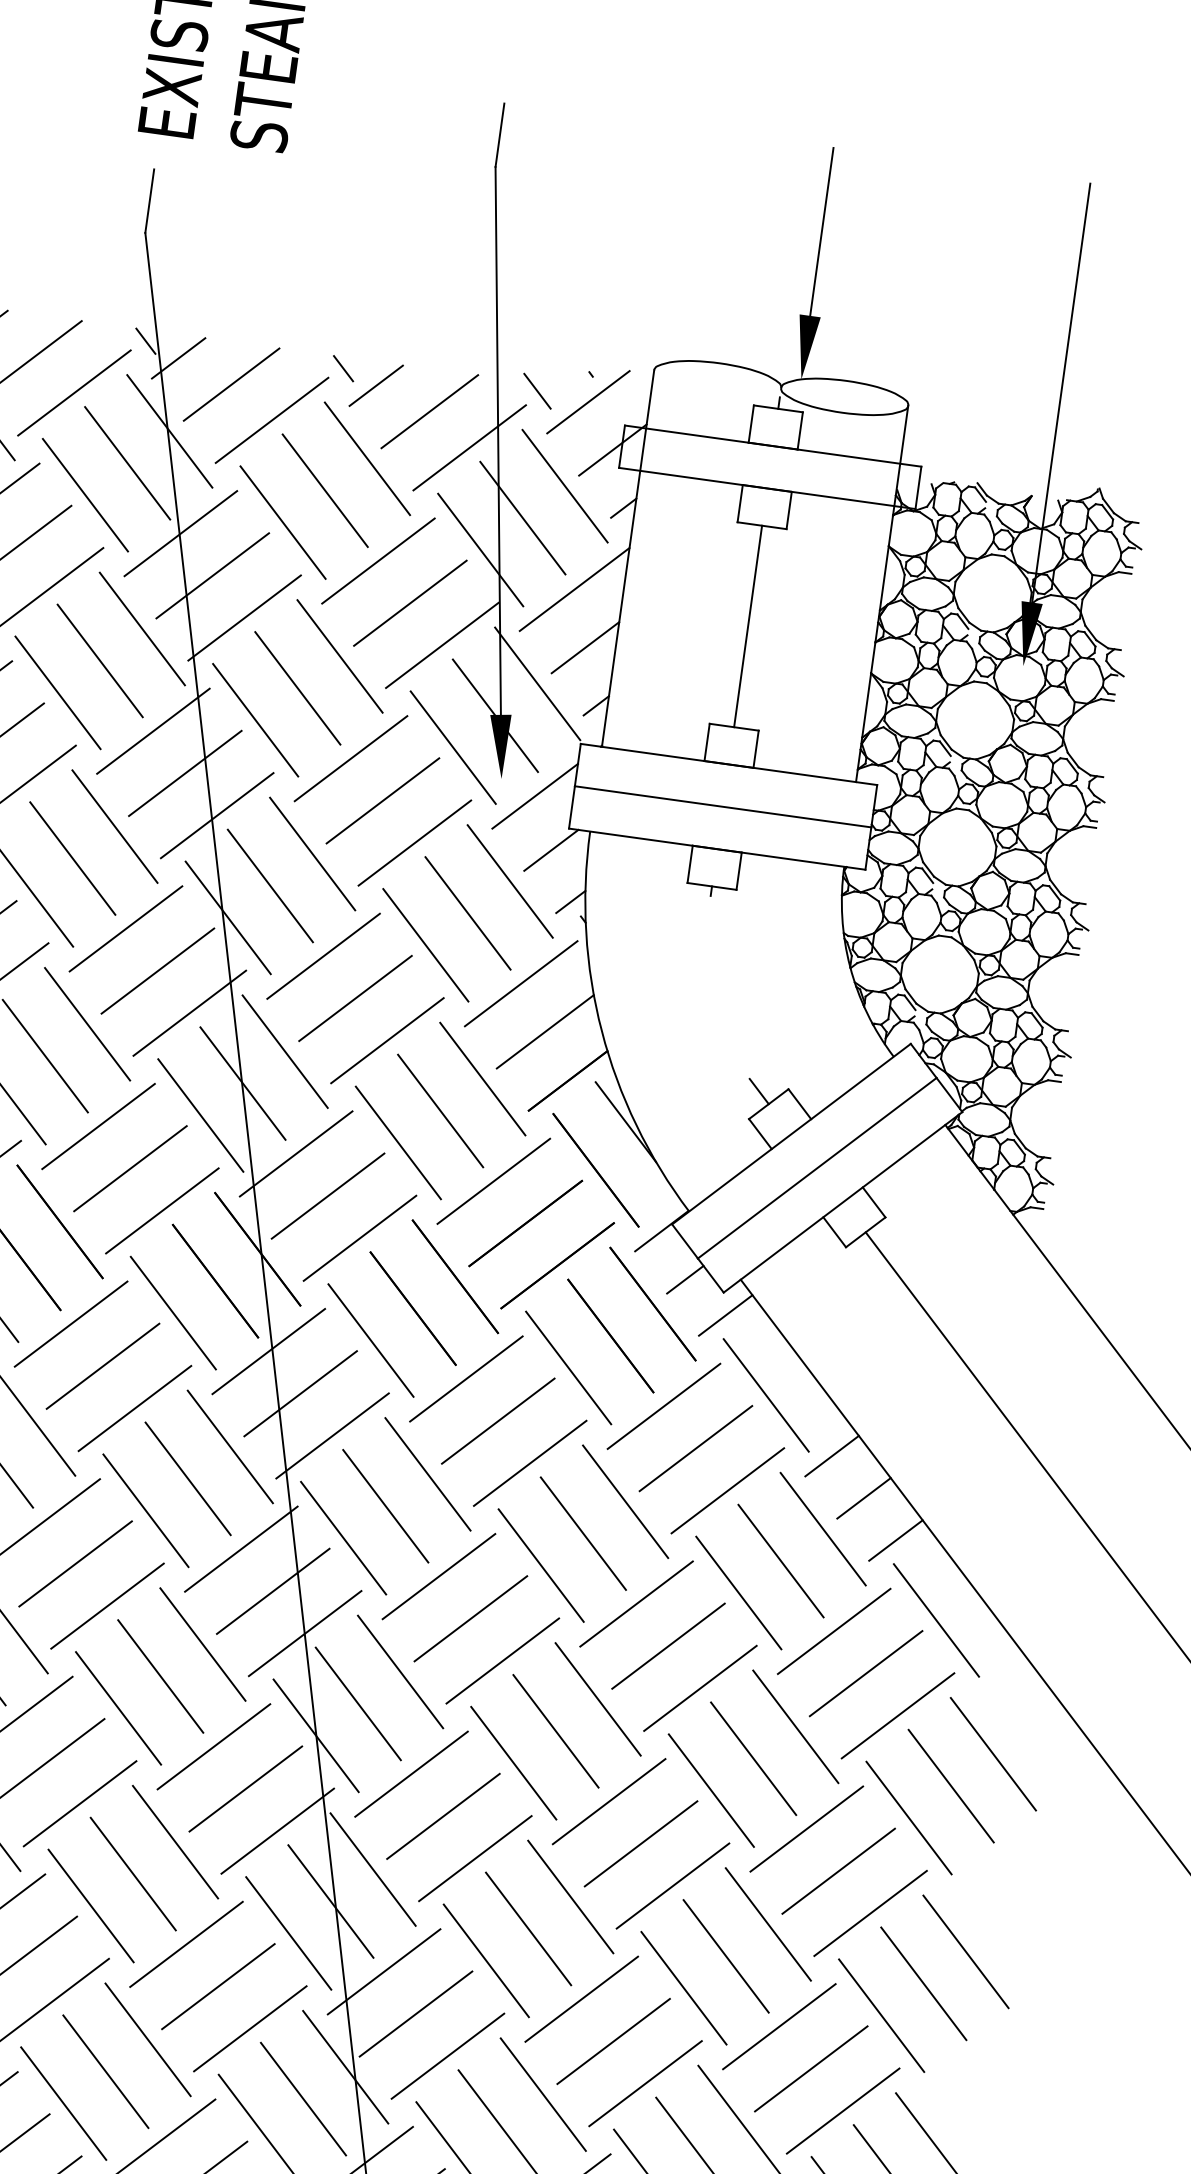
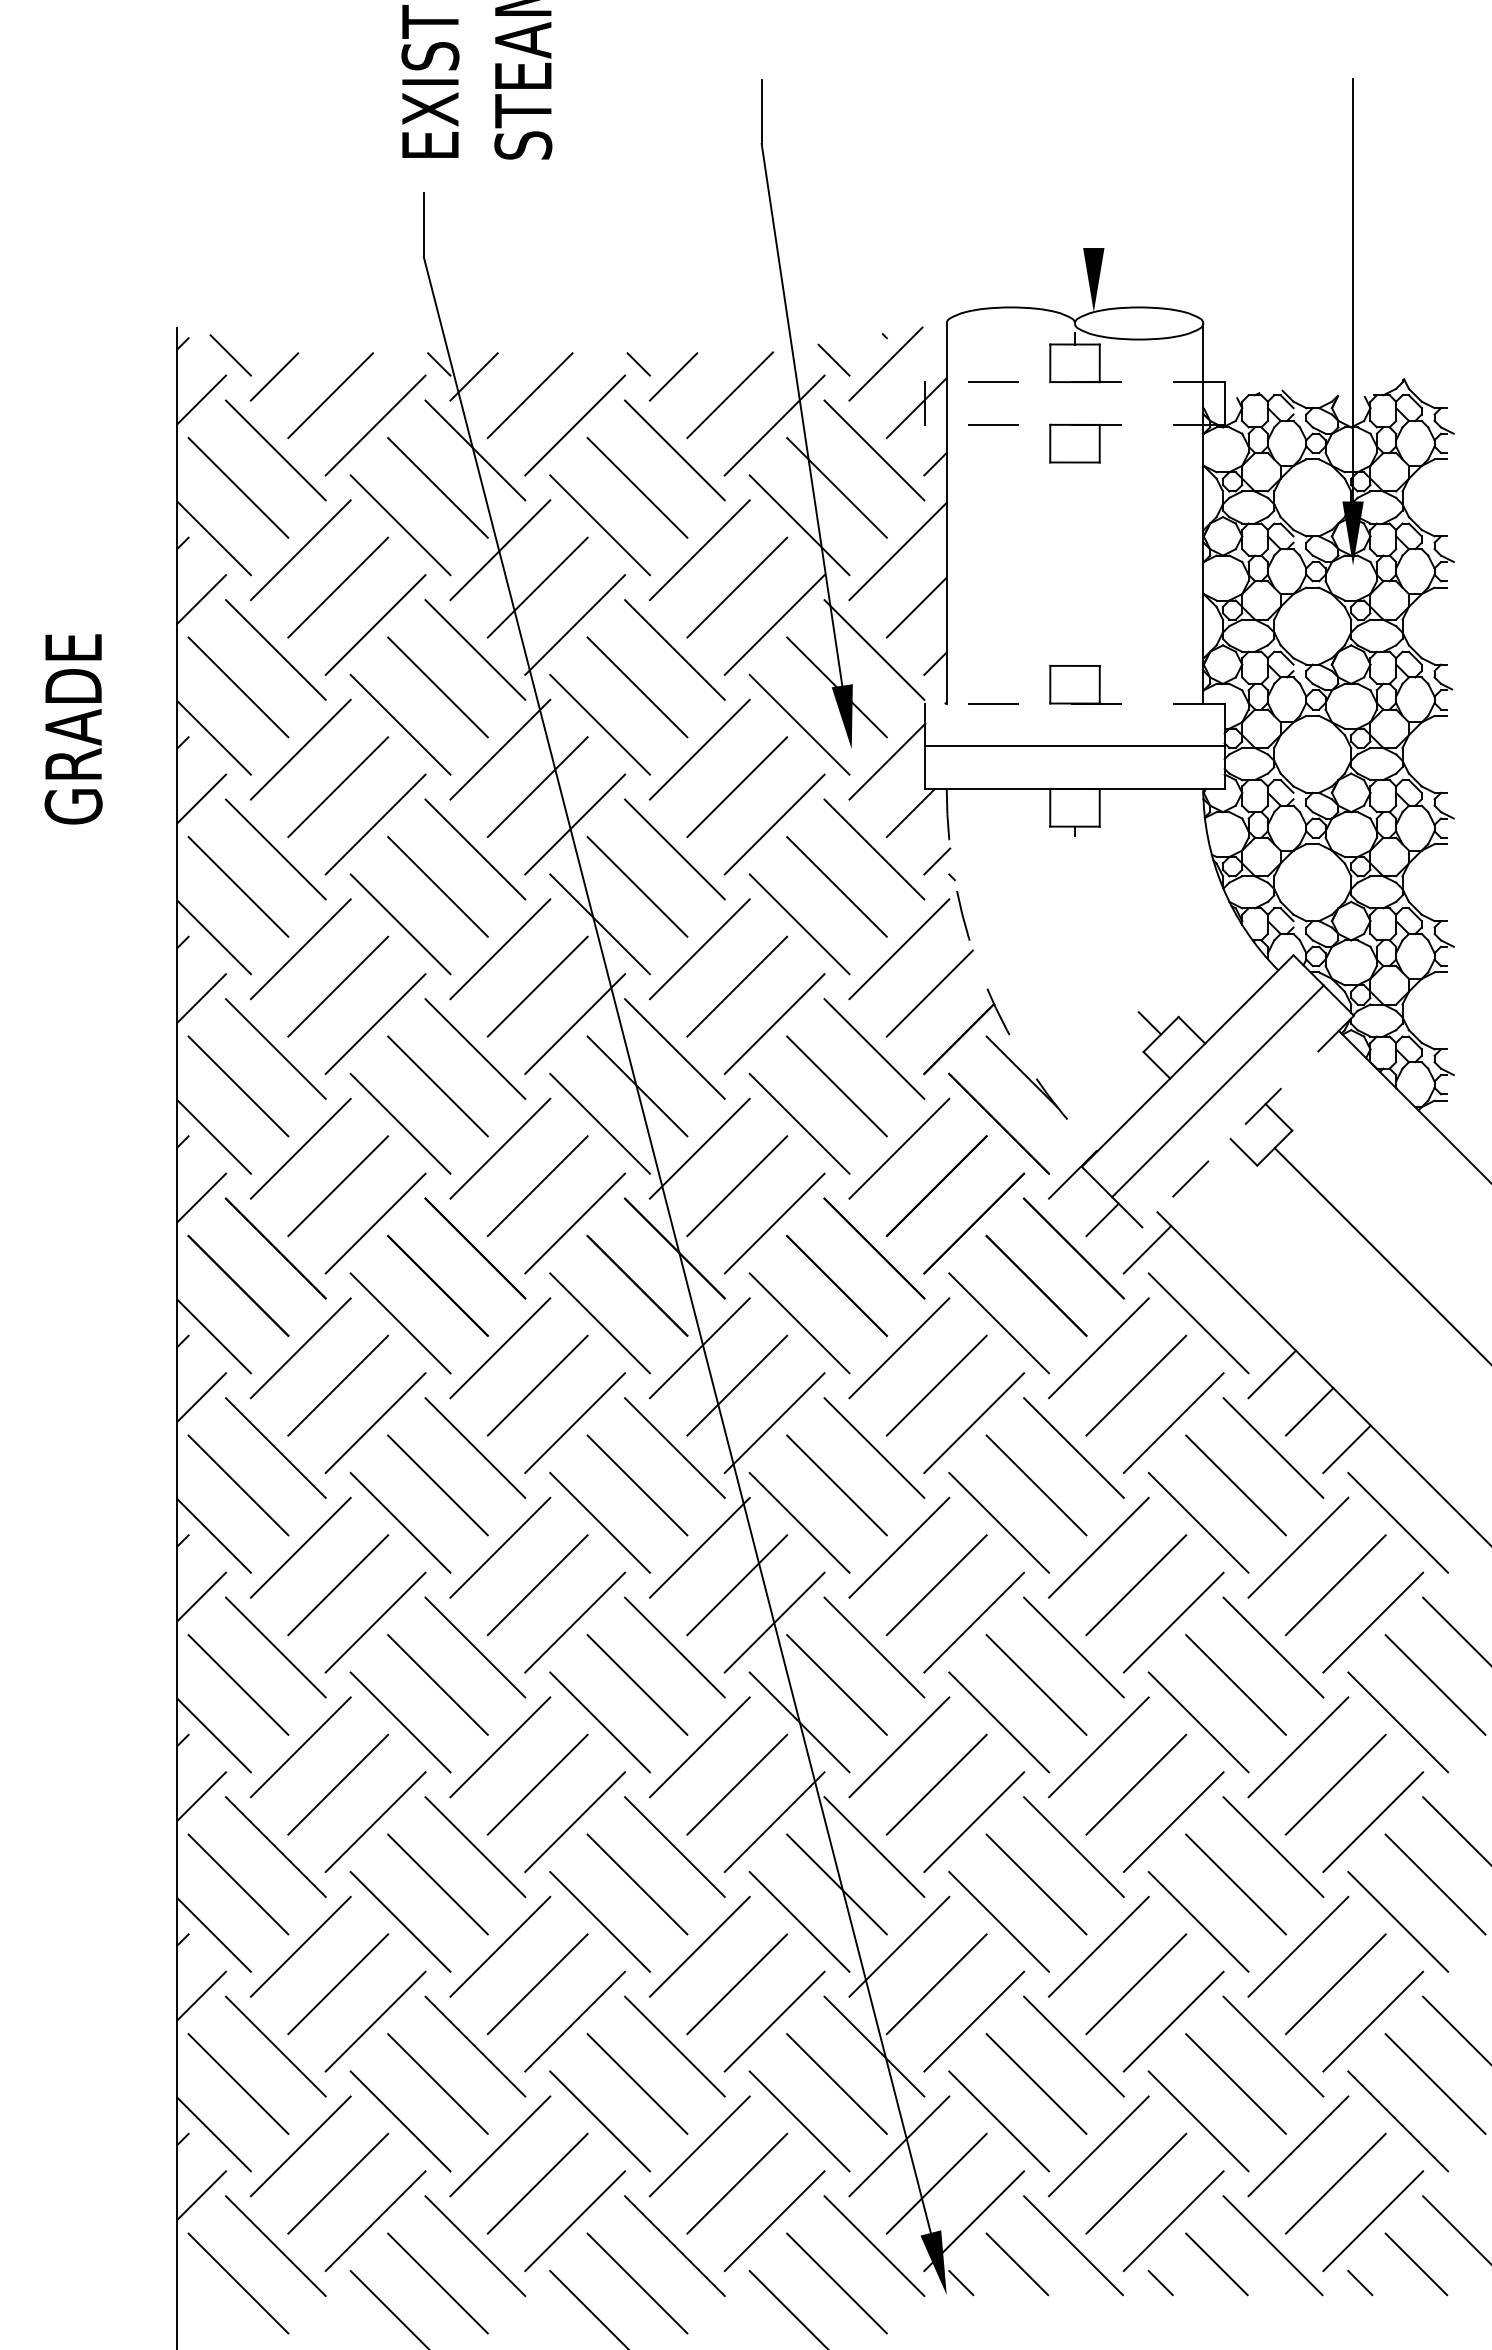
line: (821, 232) -> (1093, 163), removed
line: (773, 446) -> (1075, 382), solid -> dashed
line: (767, 488) -> (1075, 424), solid -> dashed
line: (747, 625) -> (1074, 563), removed
line: (729, 764) -> (1075, 703), solid -> dashed
arc: (601, 1031) -> (985, 985), solid -> dashed
line: (843, 1202) -> (1248, 1121), solid -> dashed

